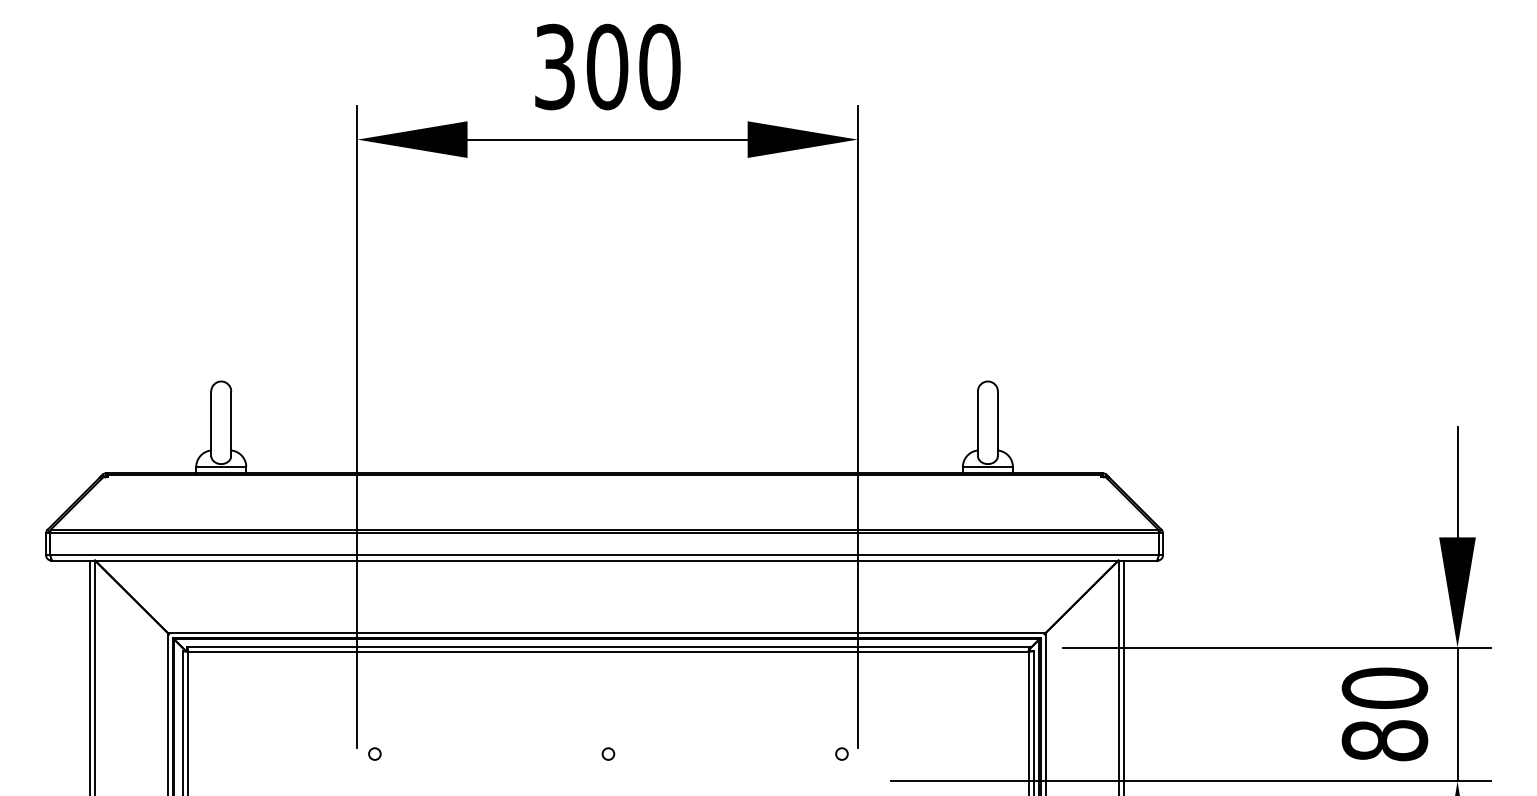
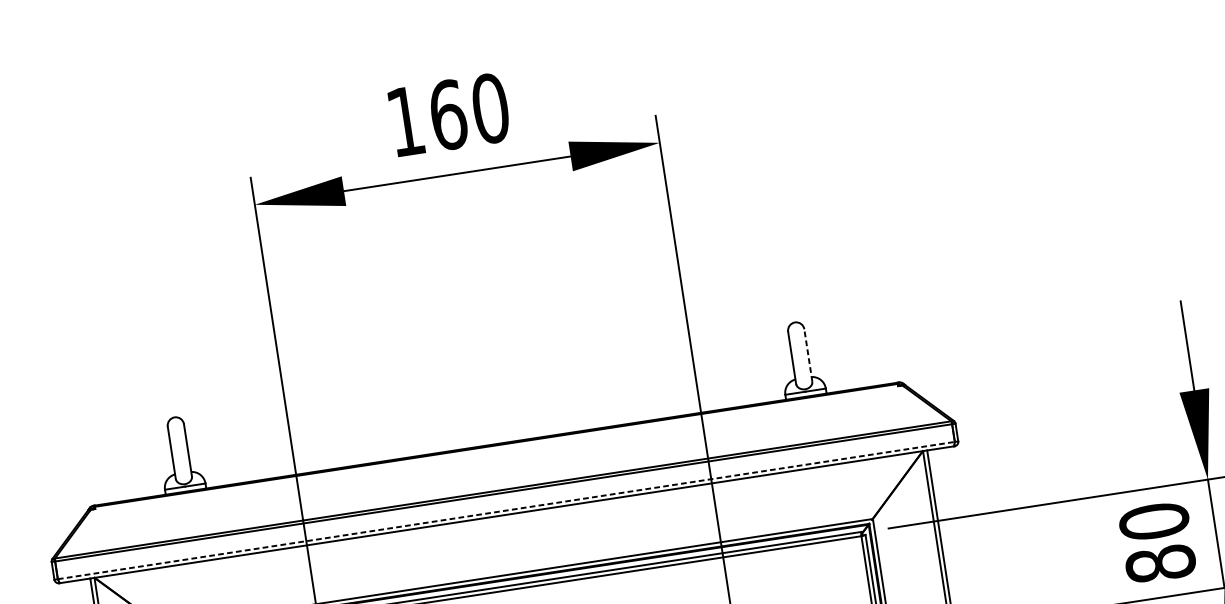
text: (581, 66) -> (427, 117), 300 -> 160
line: (997, 423) -> (807, 355), solid -> dashed
line: (605, 555) -> (507, 510), solid -> dashed

